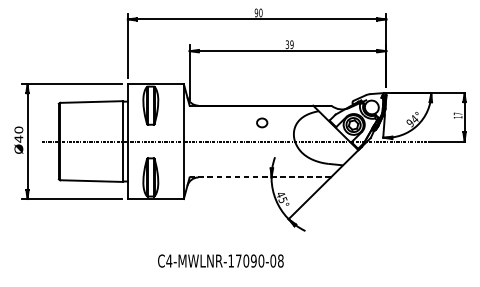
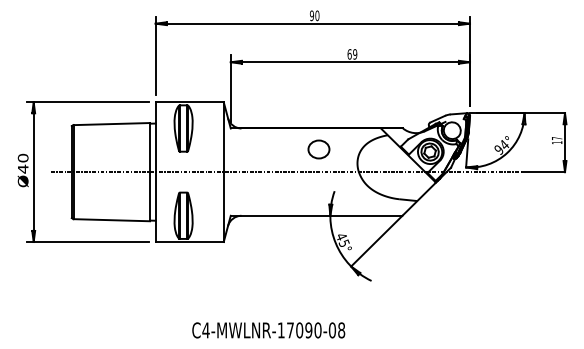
text: (287, 44) -> (349, 54), 39 -> 69
part: (261, 122) -> (318, 149), size x1.67
line: (260, 177) -> (316, 215), dashed -> solid
text: (220, 261) -> (268, 330), moved

